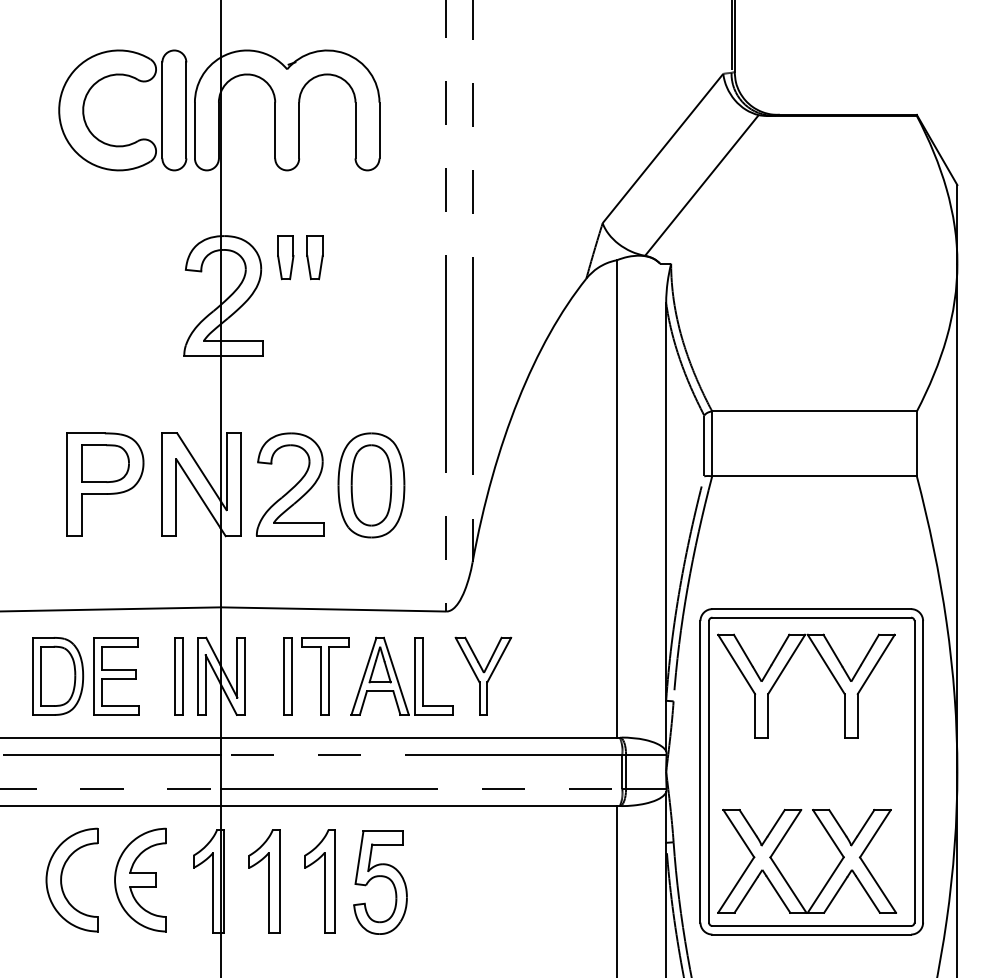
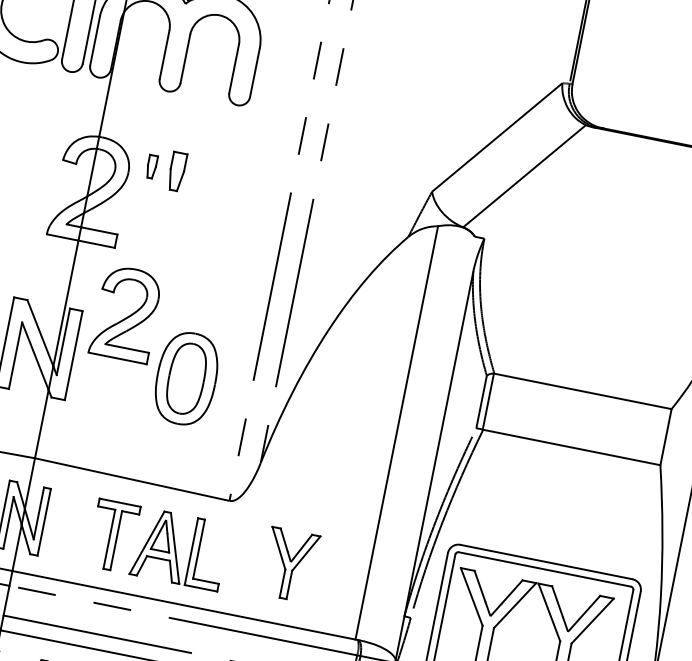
part: (285, 257) -> (151, 166), size x0.6
part: (290, 484) -> (126, 313), moved
part: (483, 675) -> (289, 564), moved
part: (287, 676) -> (80, 529), removed

